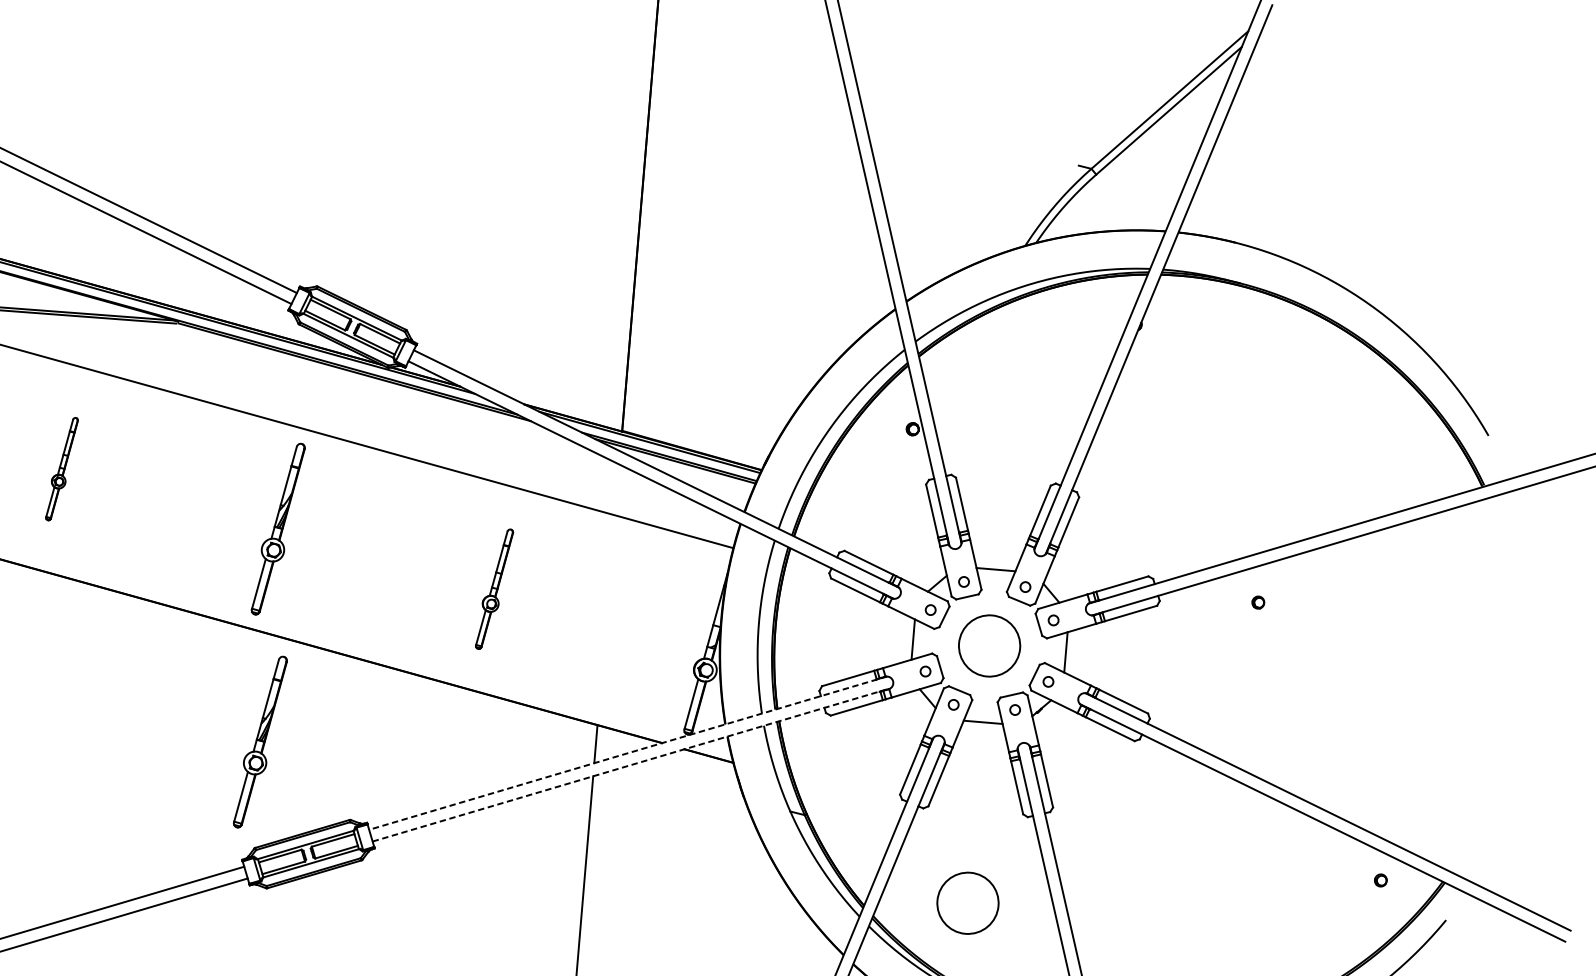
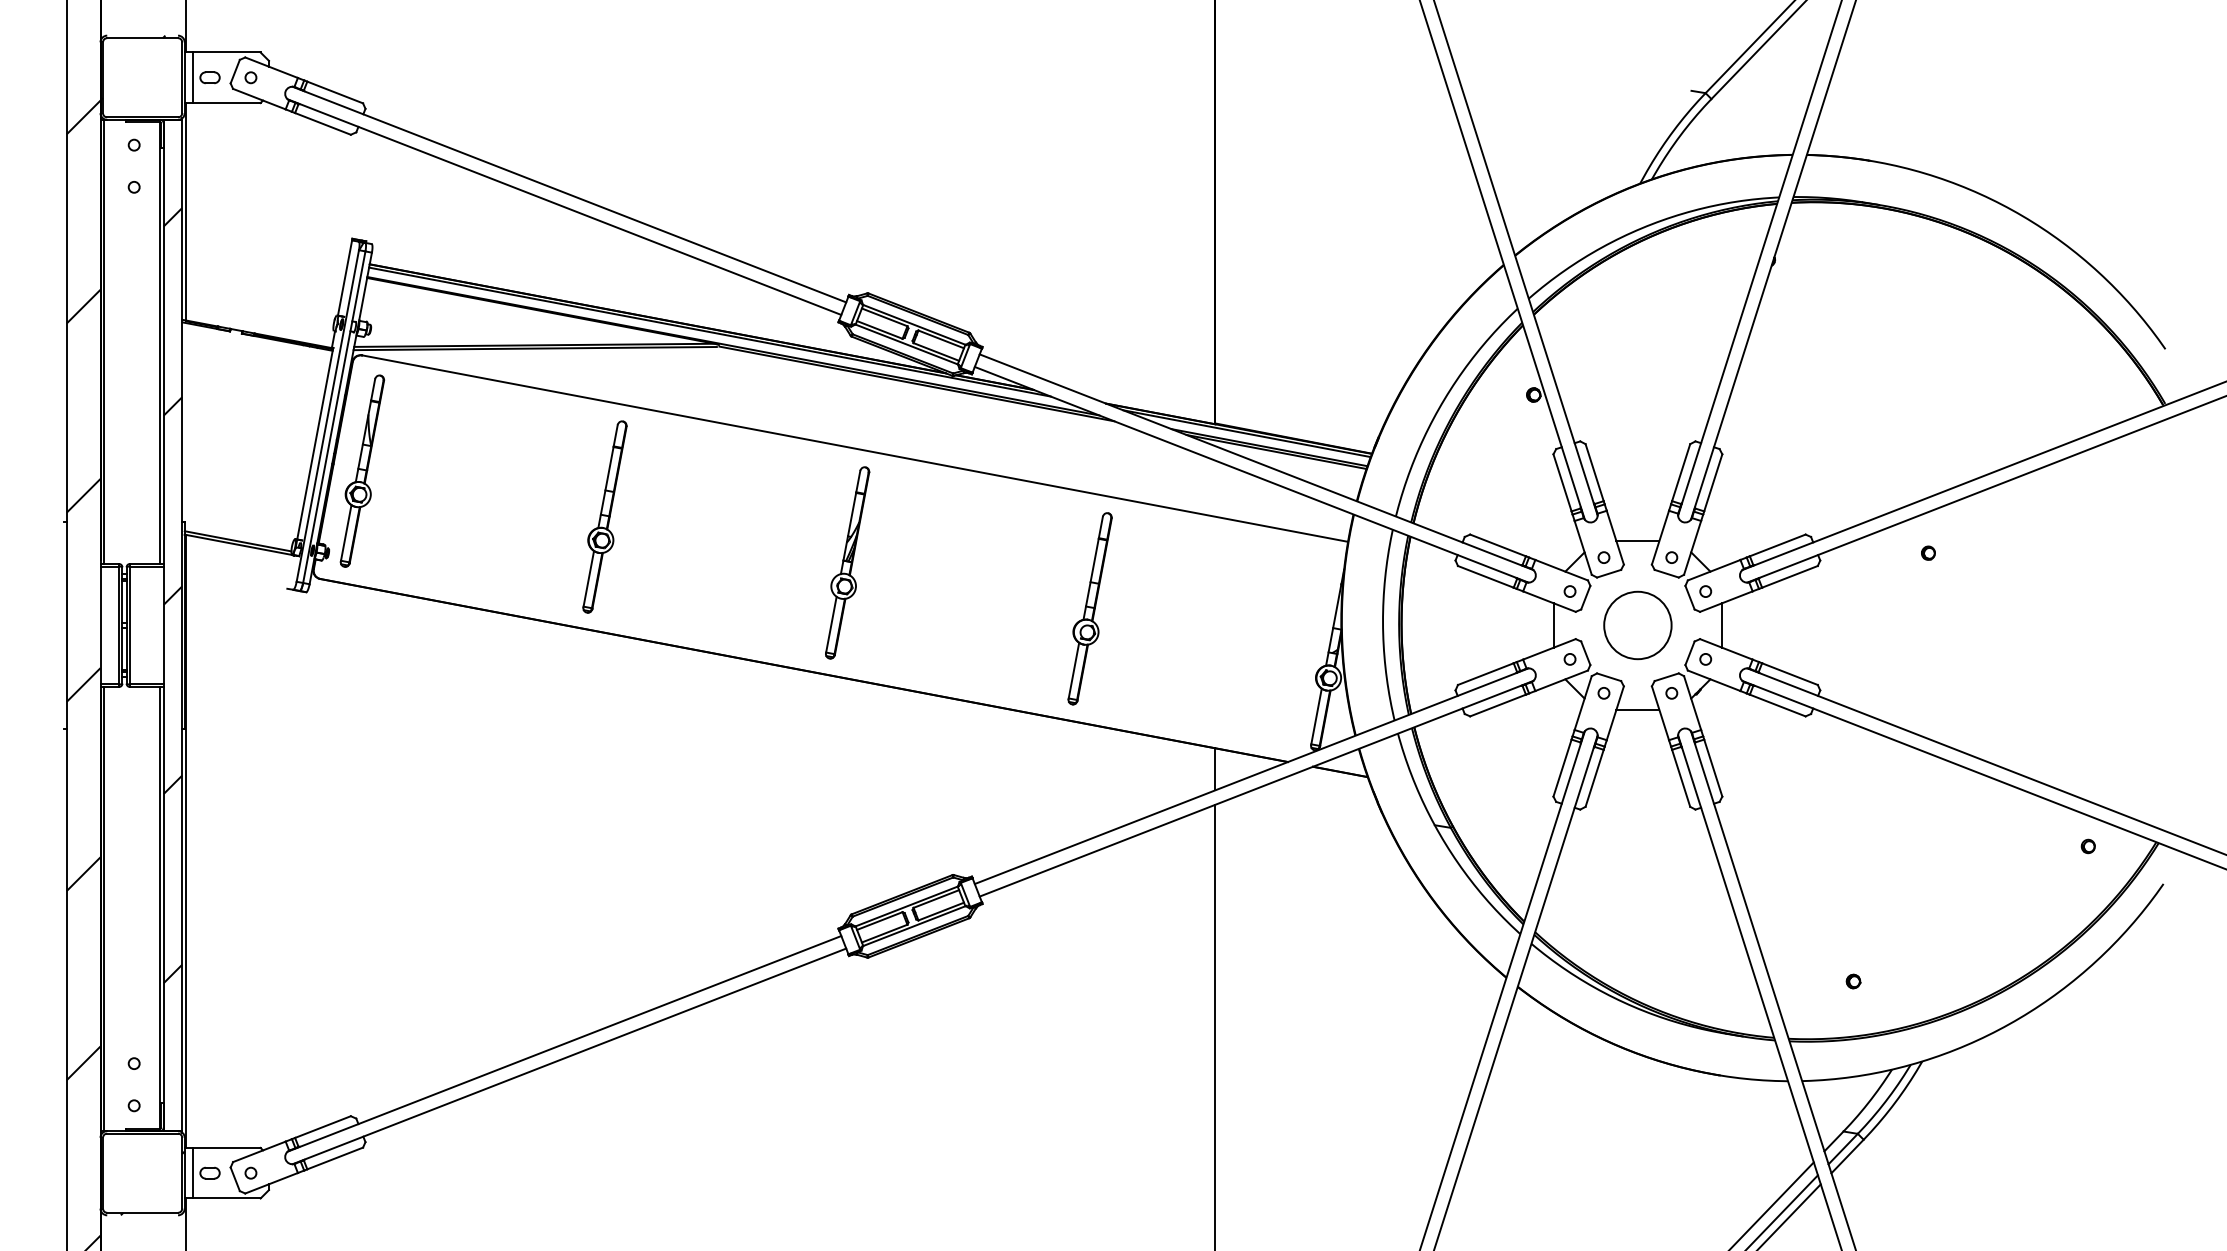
part: (61, 468) -> (604, 516), size x1.67
part: (494, 588) -> (1089, 608), size x1.43
part: (260, 741) -> (847, 797), removed
line: (628, 753) -> (1251, 776), dashed -> solid
line: (632, 764) -> (1257, 788), dashed -> solid
circle: (967, 903) -> (1637, 909), removed

